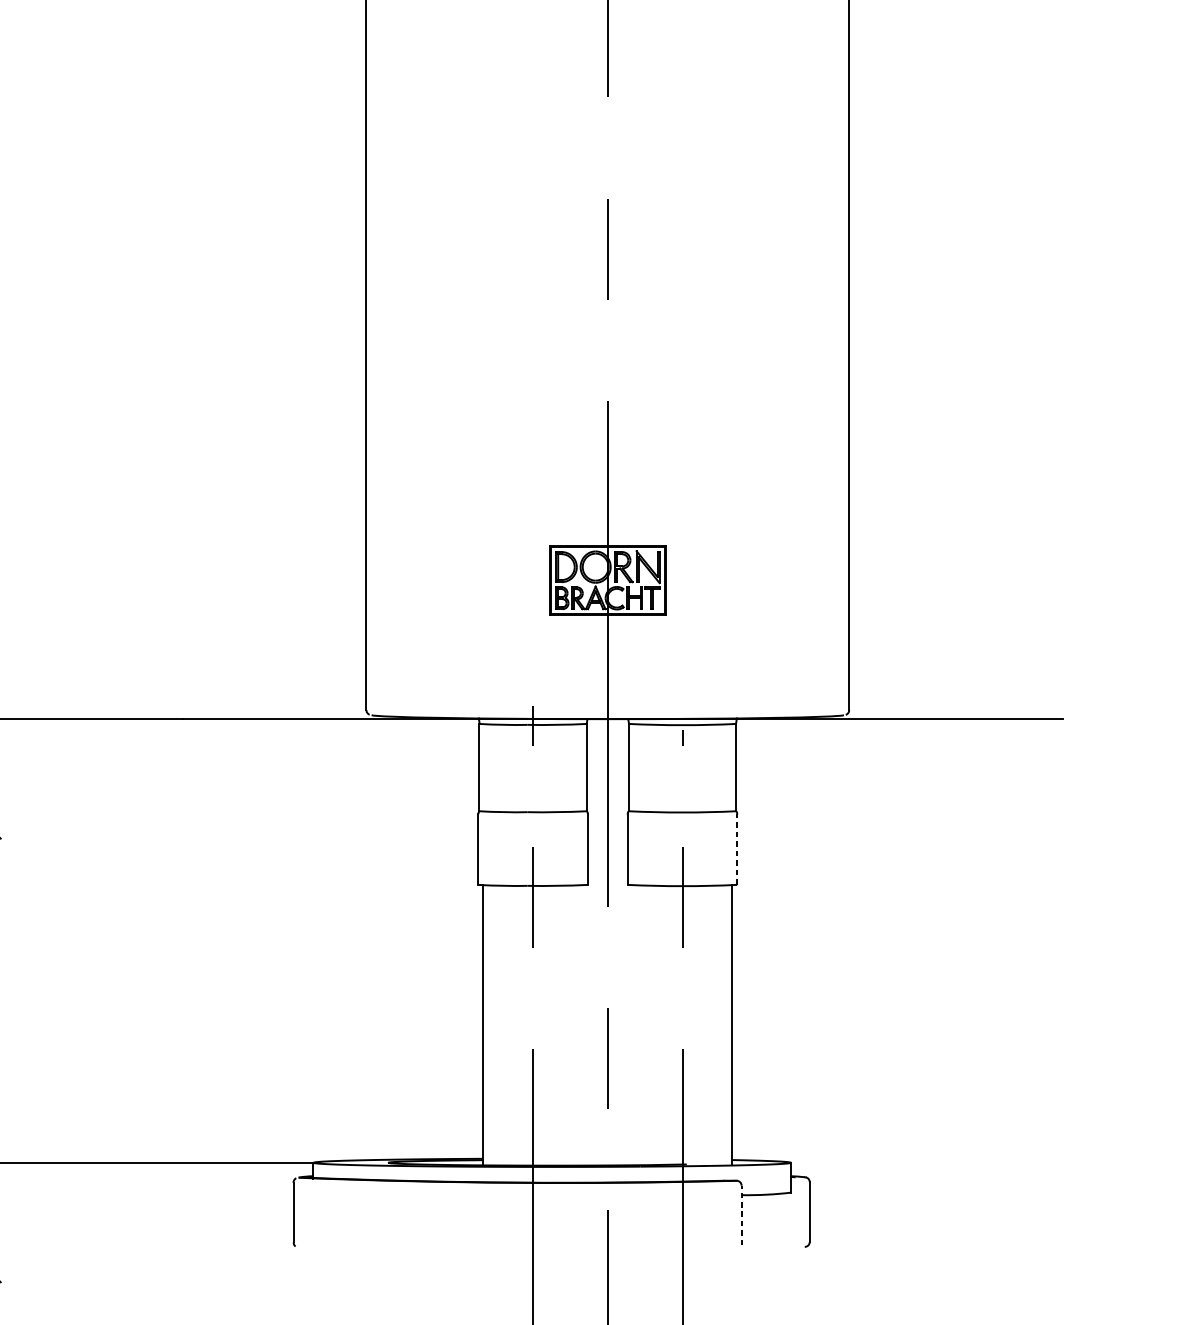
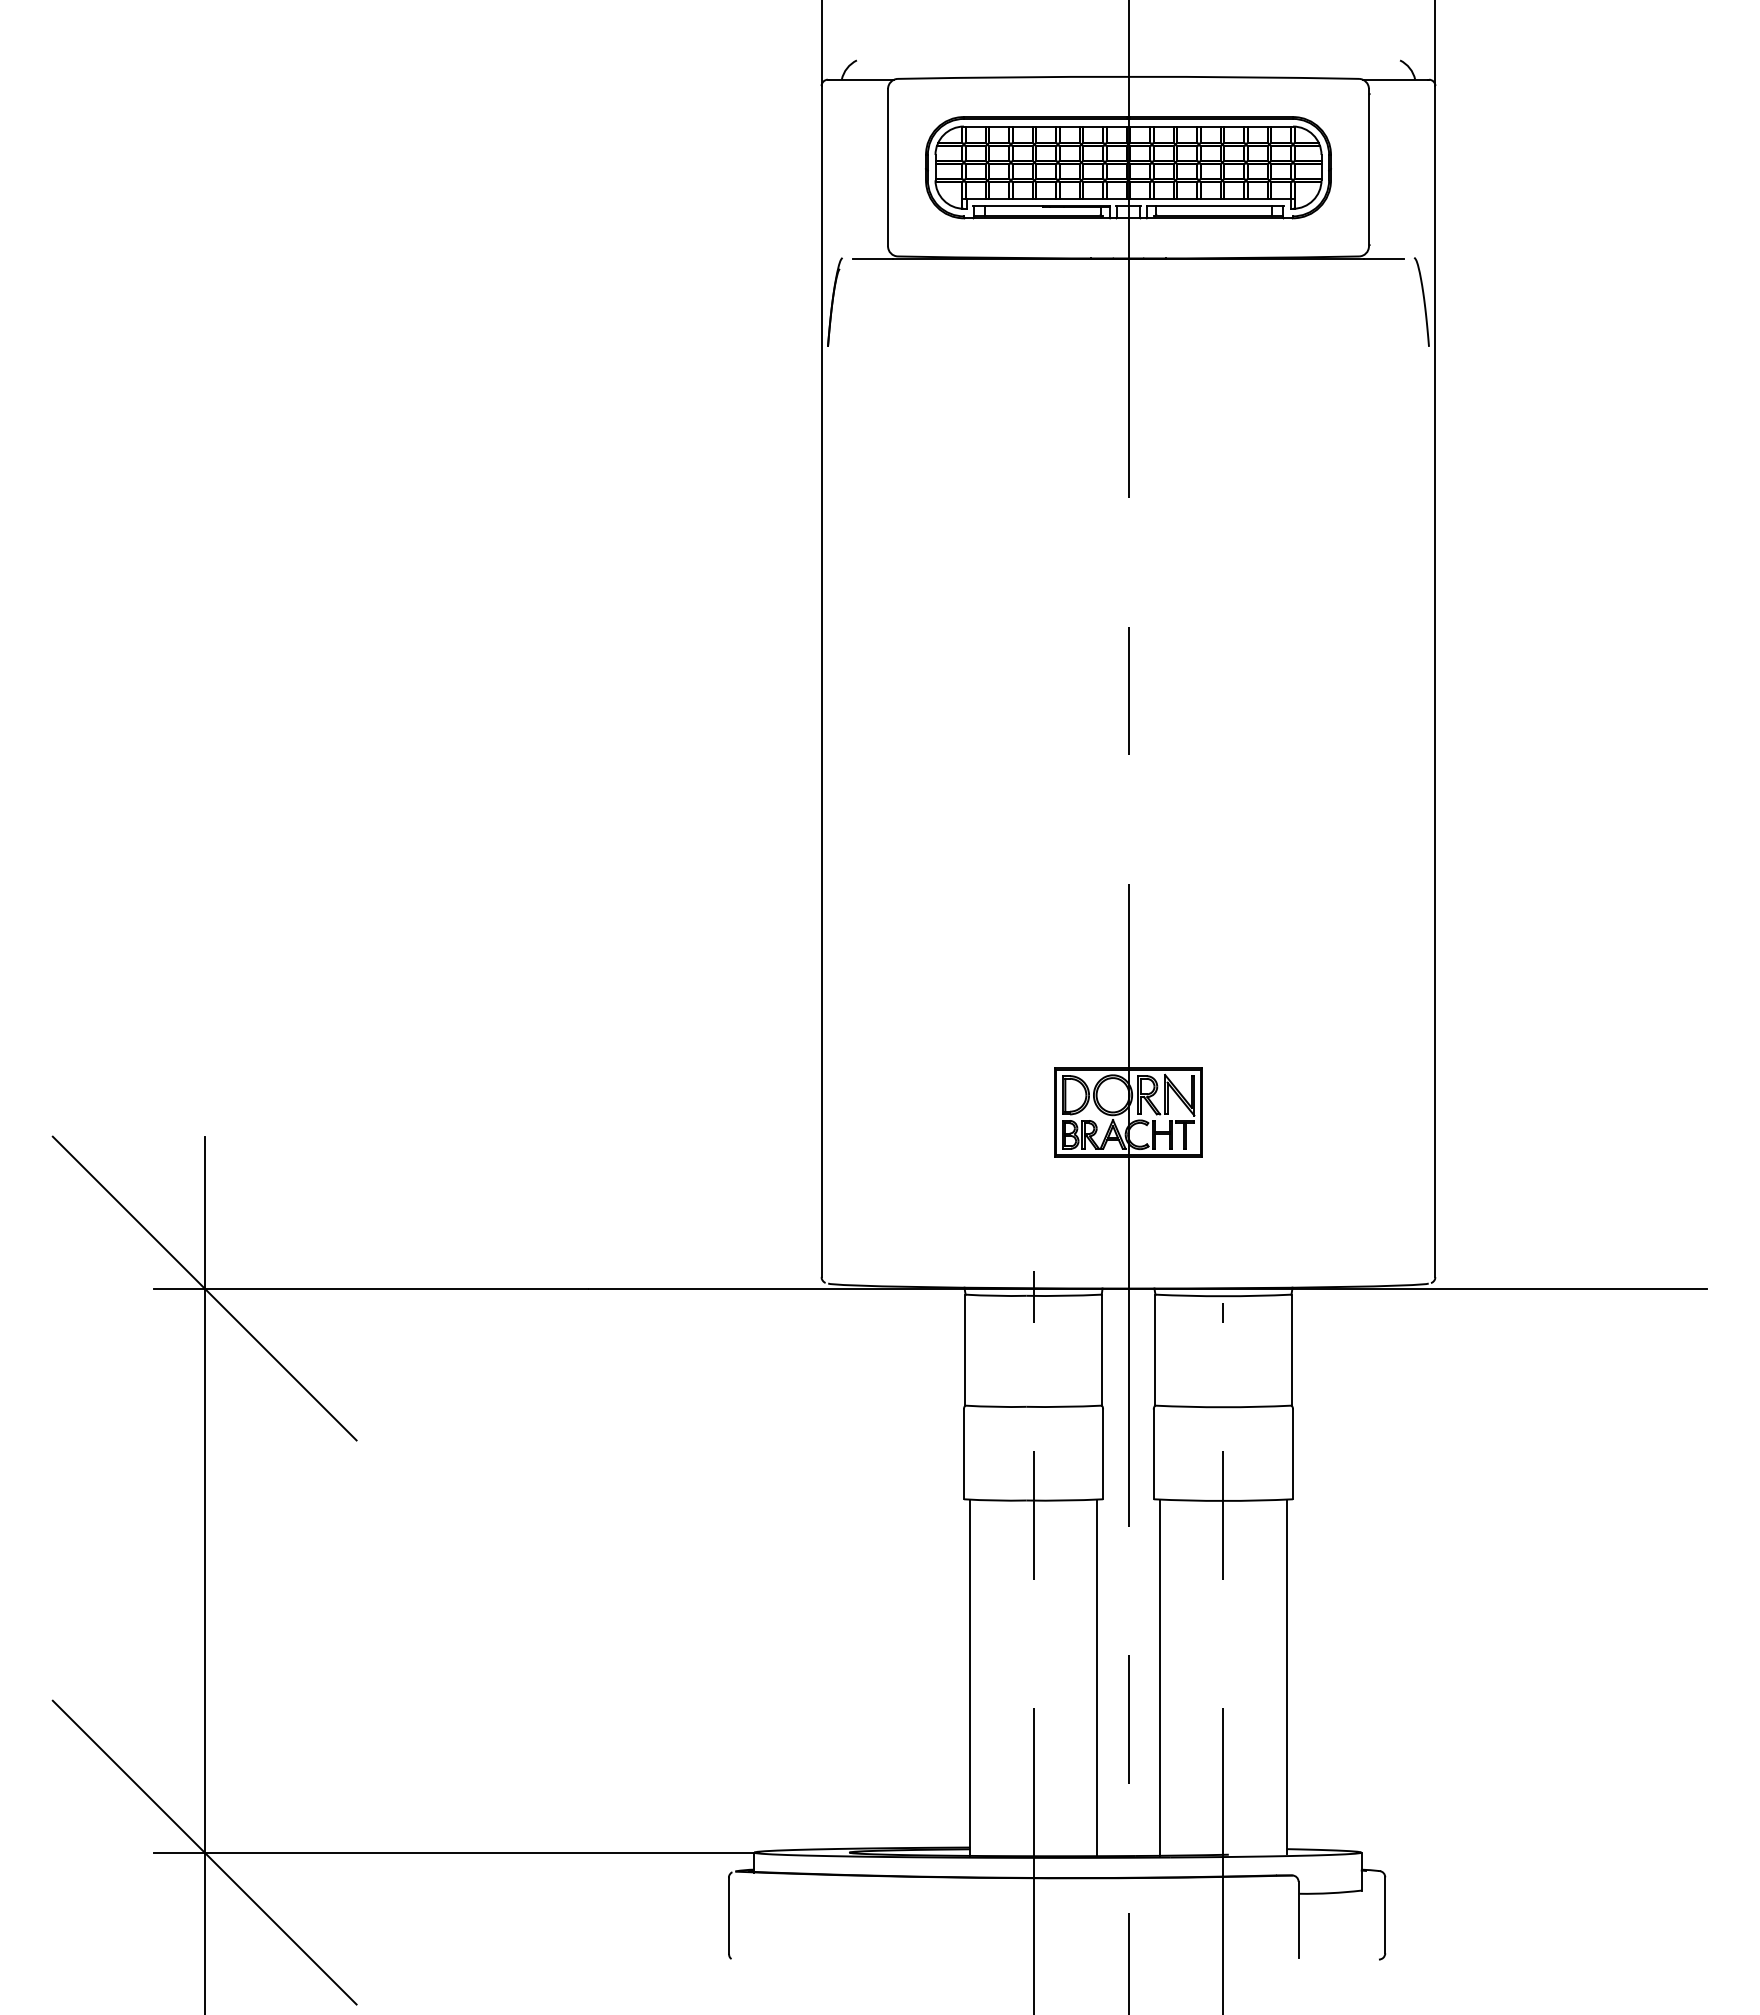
line: (737, 849) -> (1293, 1454), dashed -> solid
line: (582, 1025) -> (1096, 1677), added
line: (633, 1025) -> (1160, 1677), added
line: (741, 1215) -> (1298, 1919), dashed -> solid

